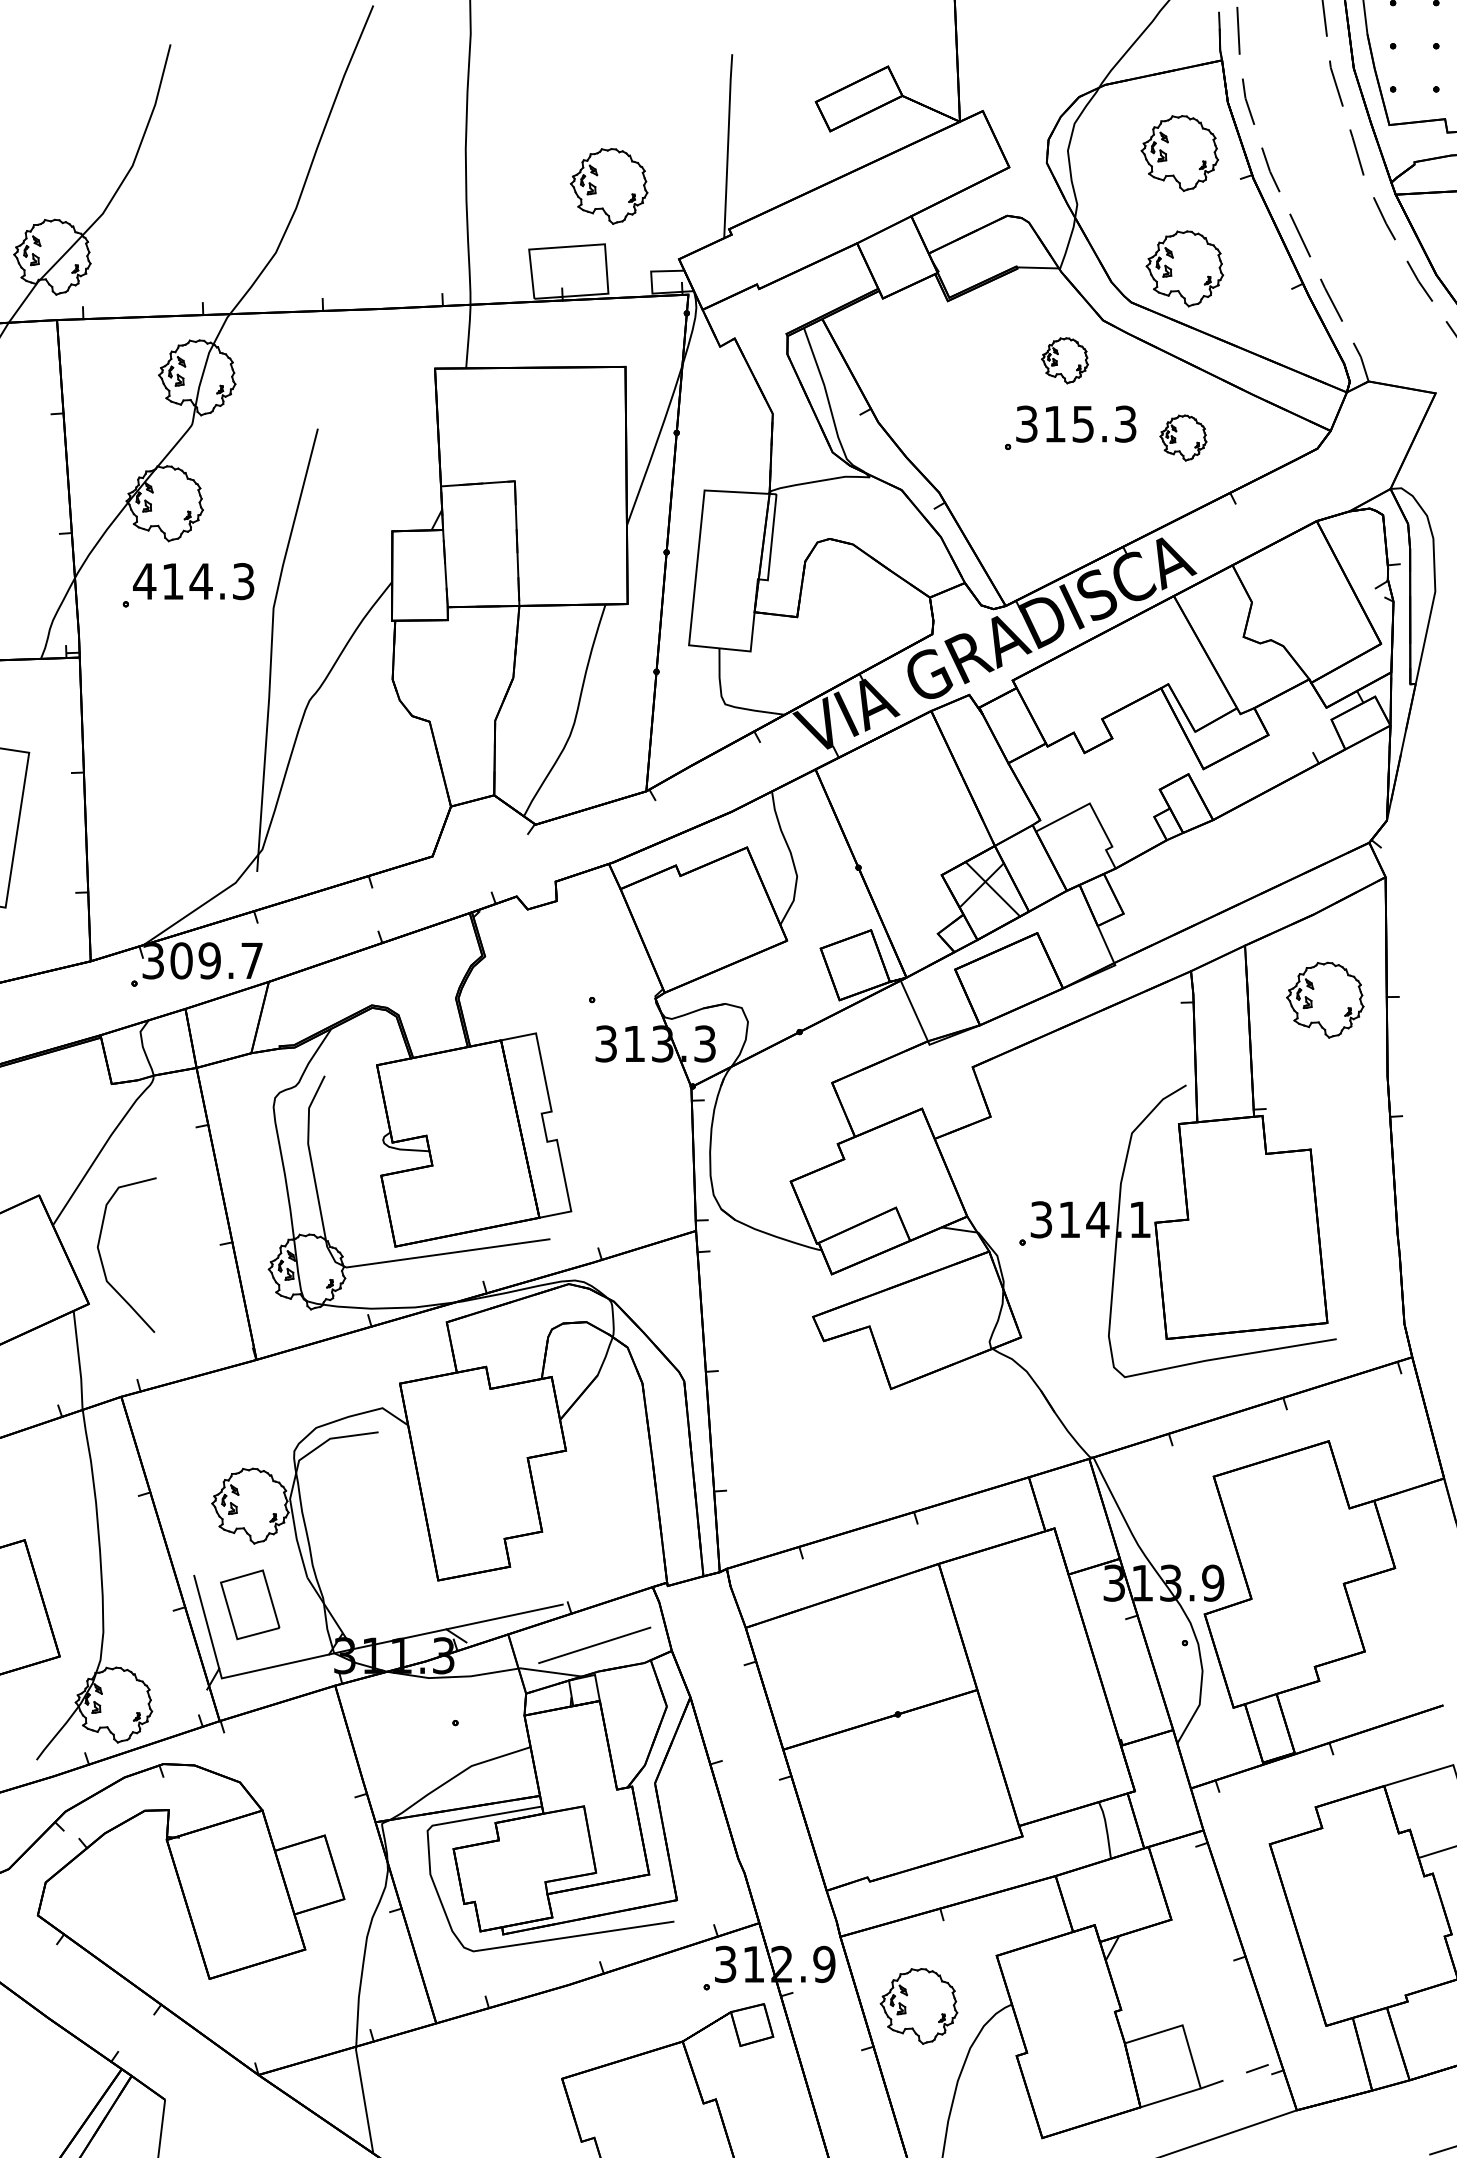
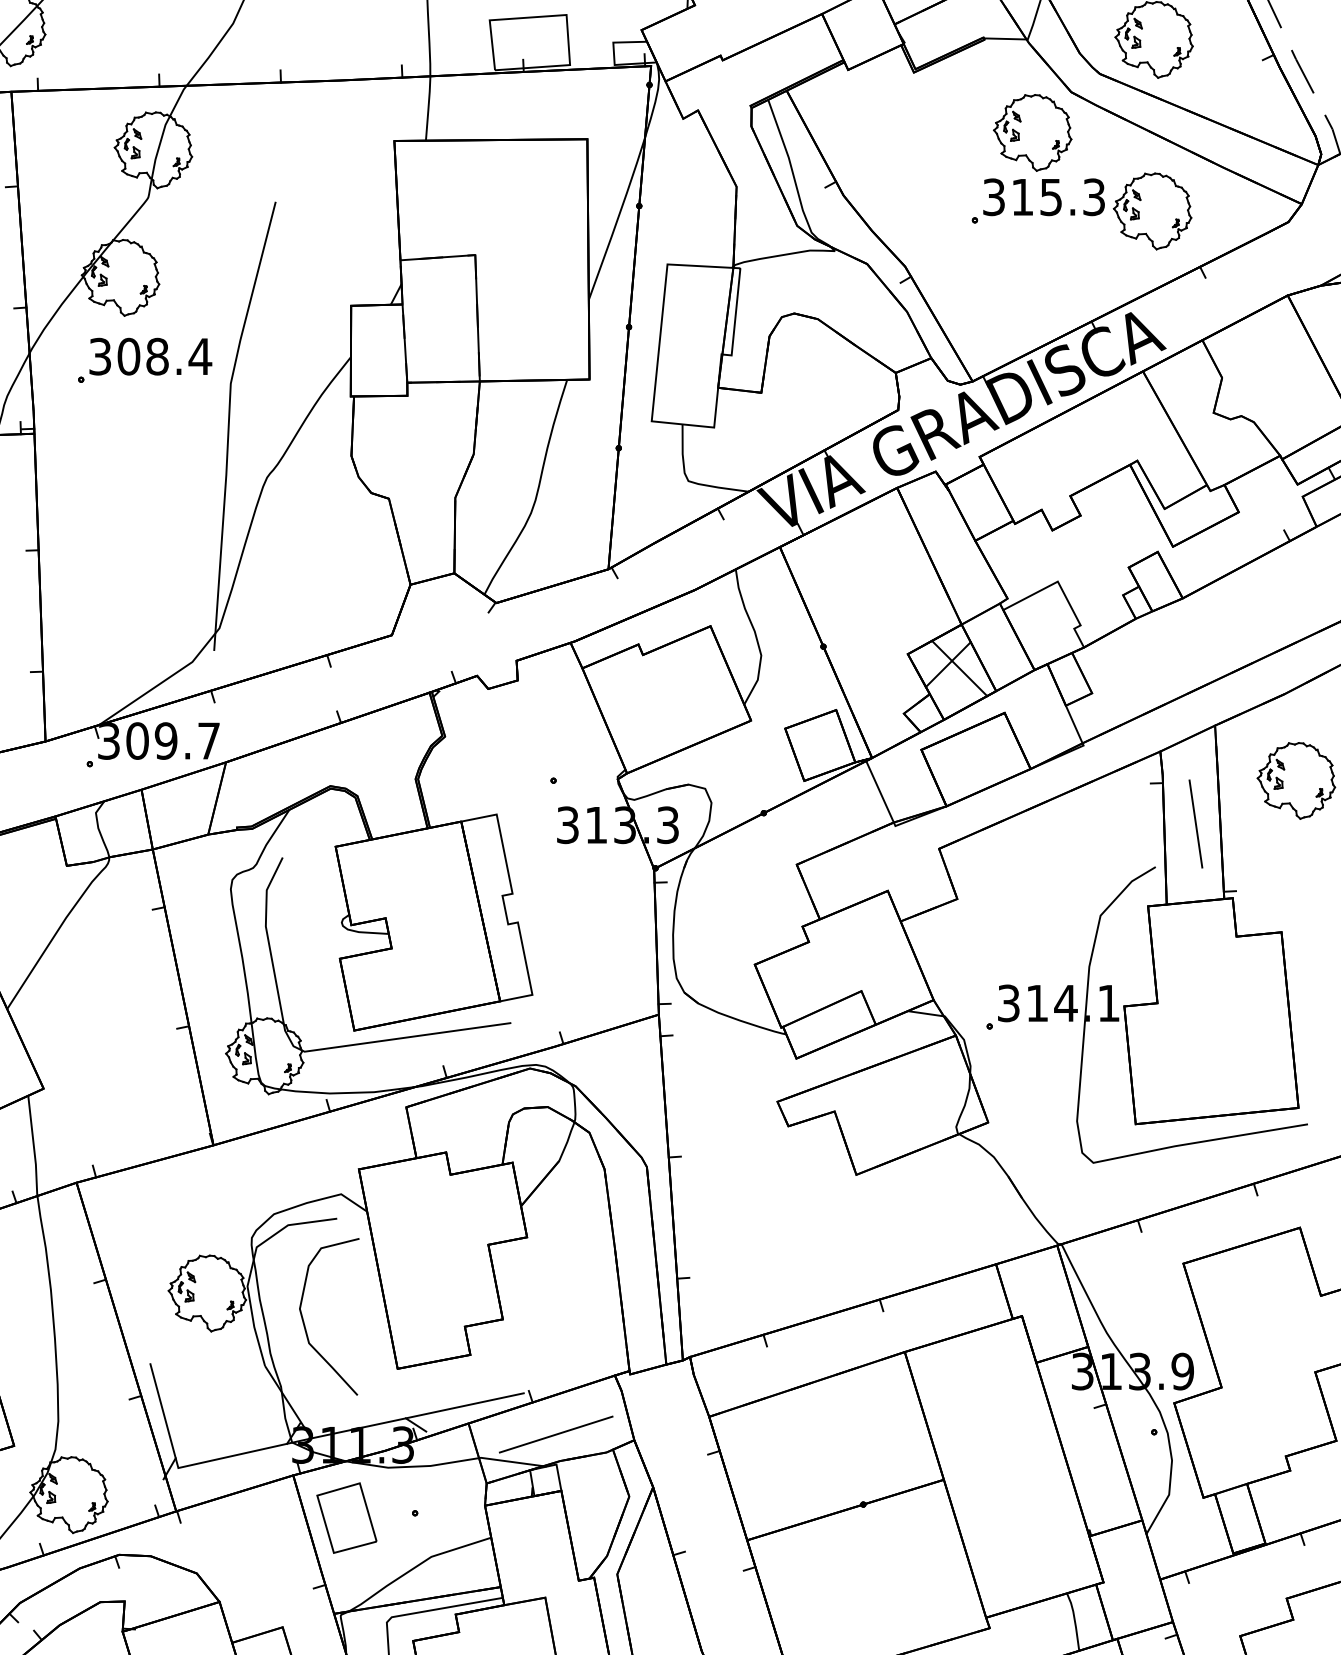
part: (1064, 360) -> (1032, 132), size x1.67
part: (1183, 437) -> (1152, 210), size x1.67
text: (194, 581) -> (150, 356), 414.3 -> 308.4
line: (1225, 1042) -> (1195, 823), added
curve: (102, 1260) -> (304, 1322), moved
part: (250, 1604) -> (347, 1517), moved

